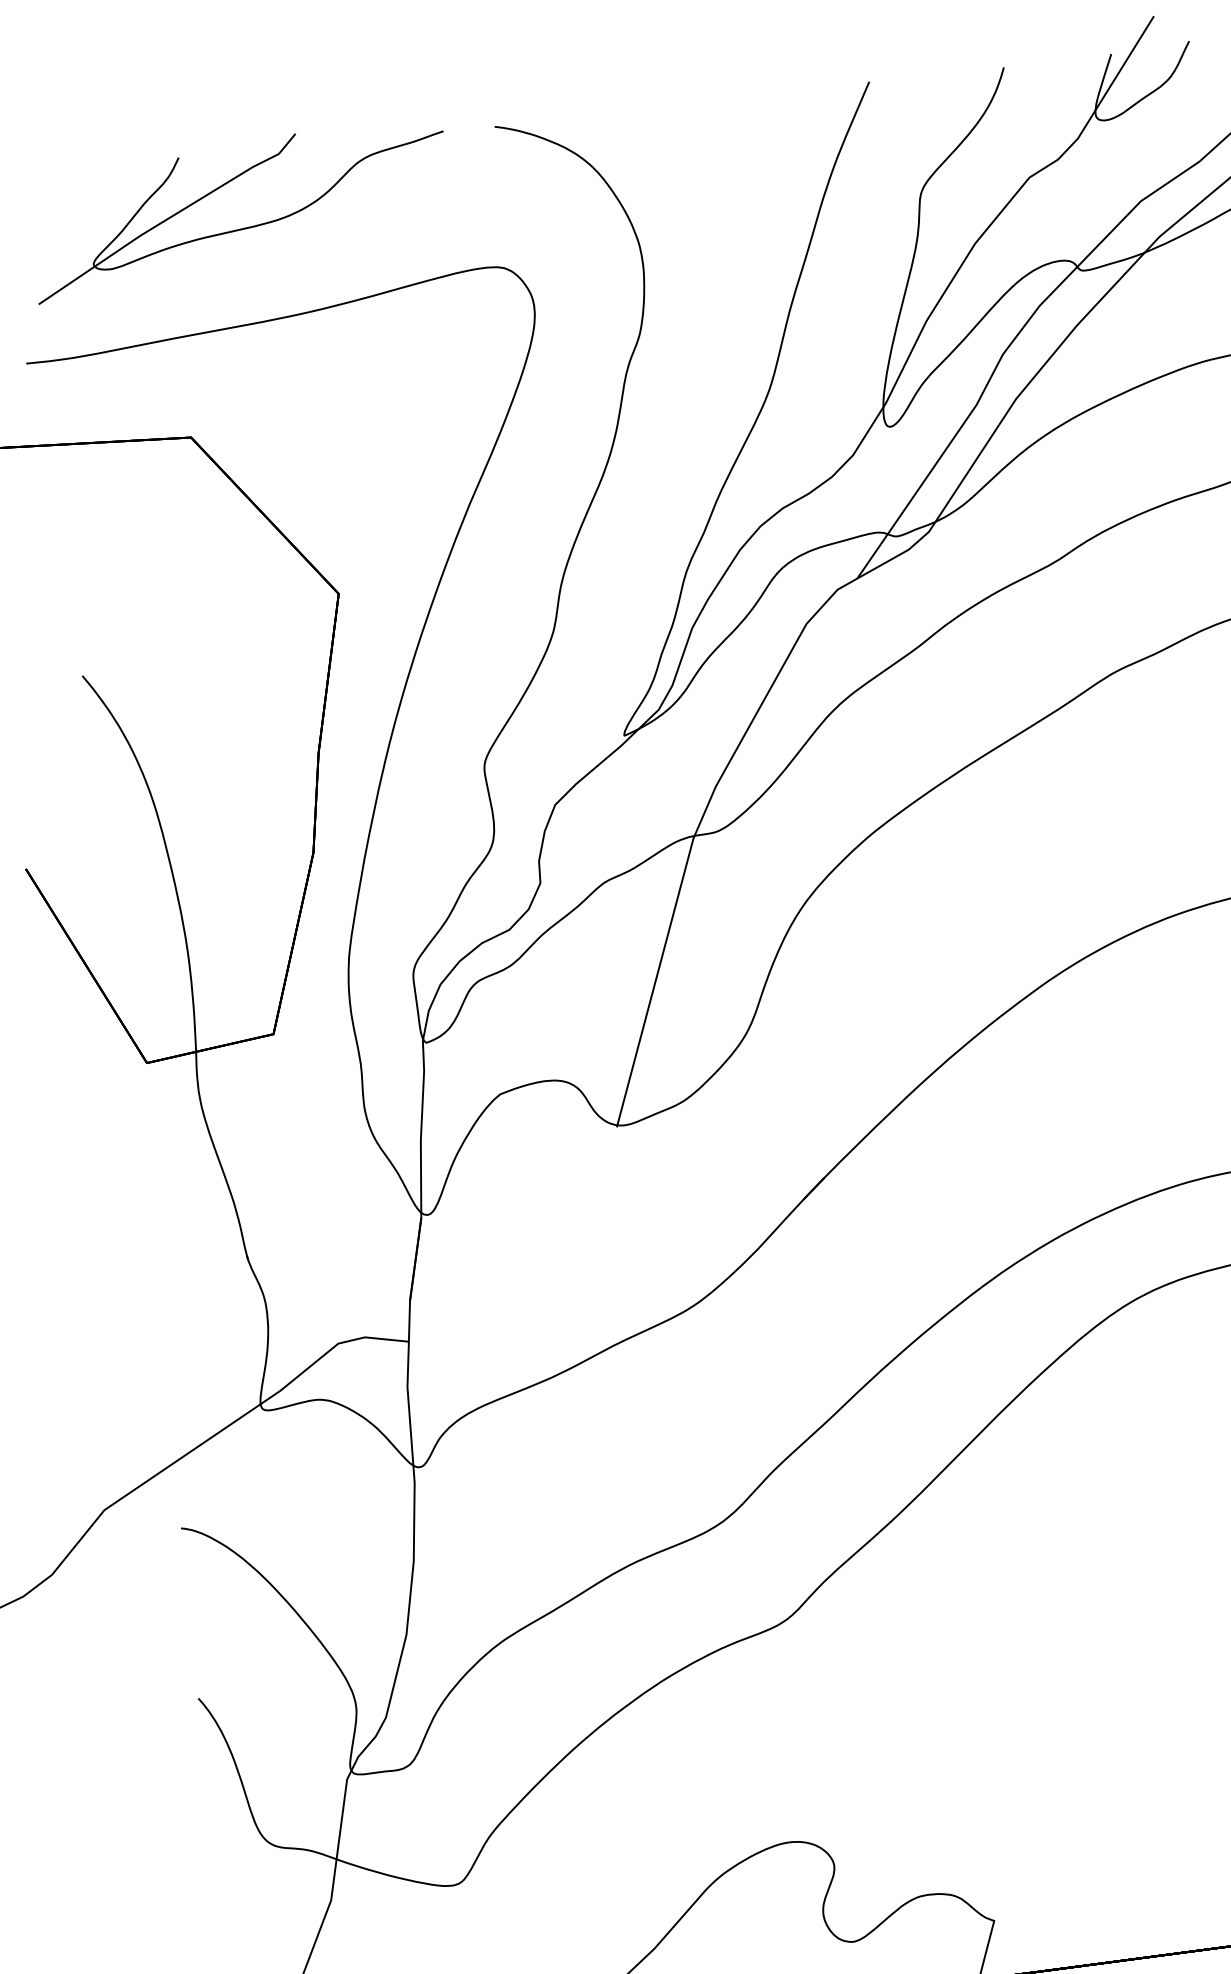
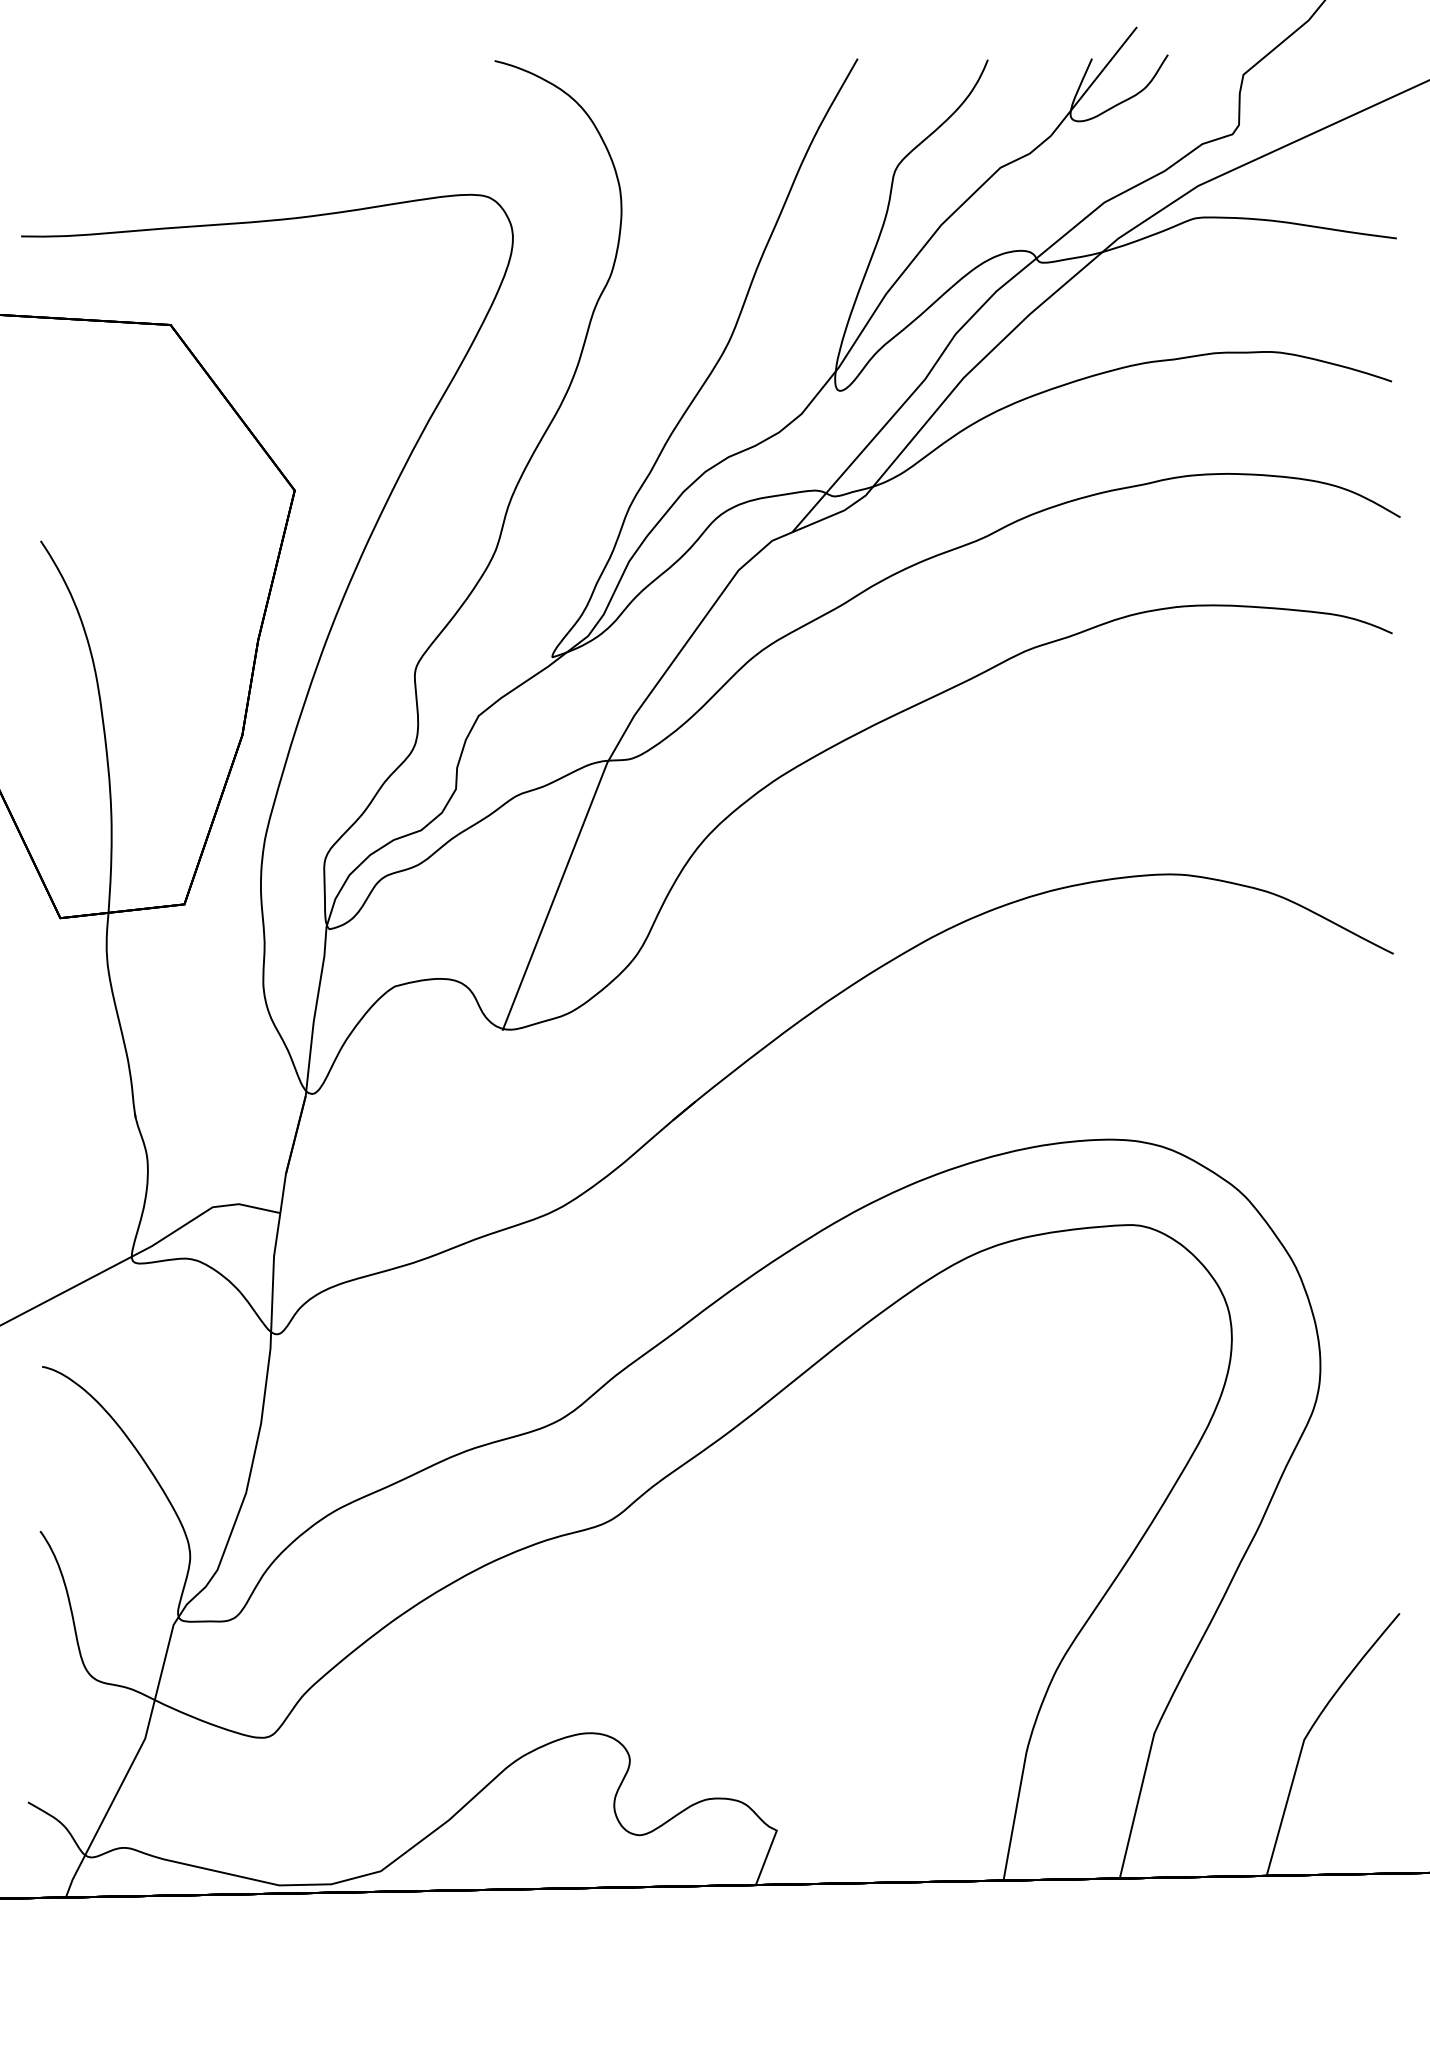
part: (247, 226) -> (247, 129), removed

